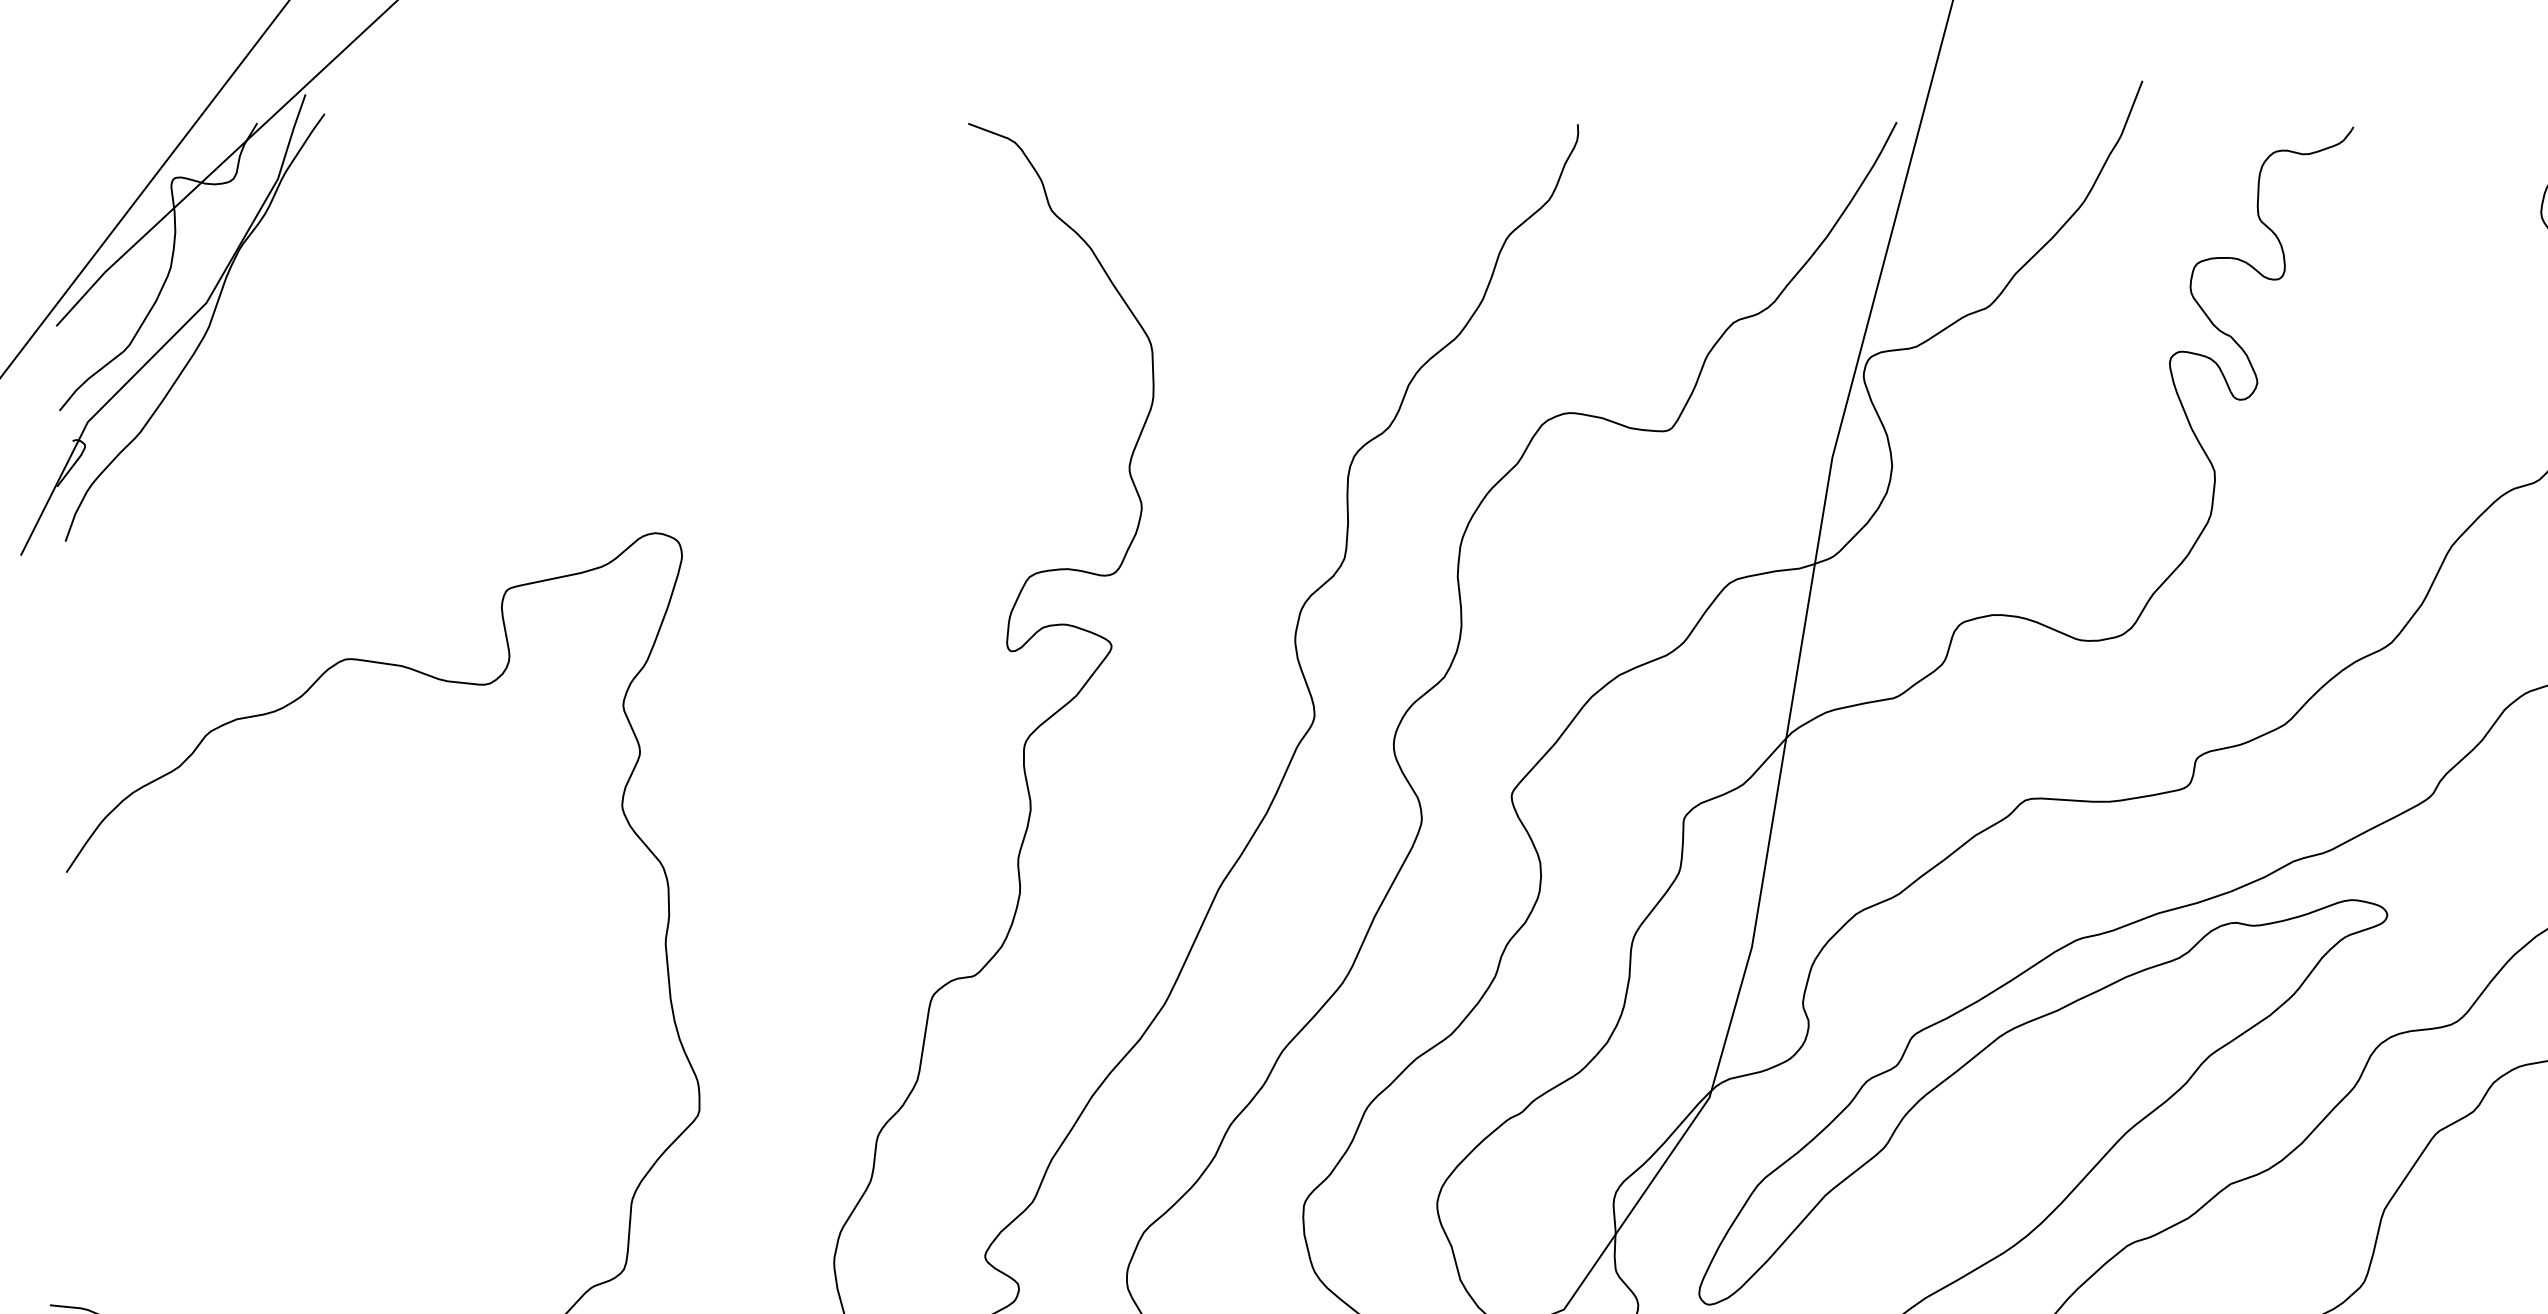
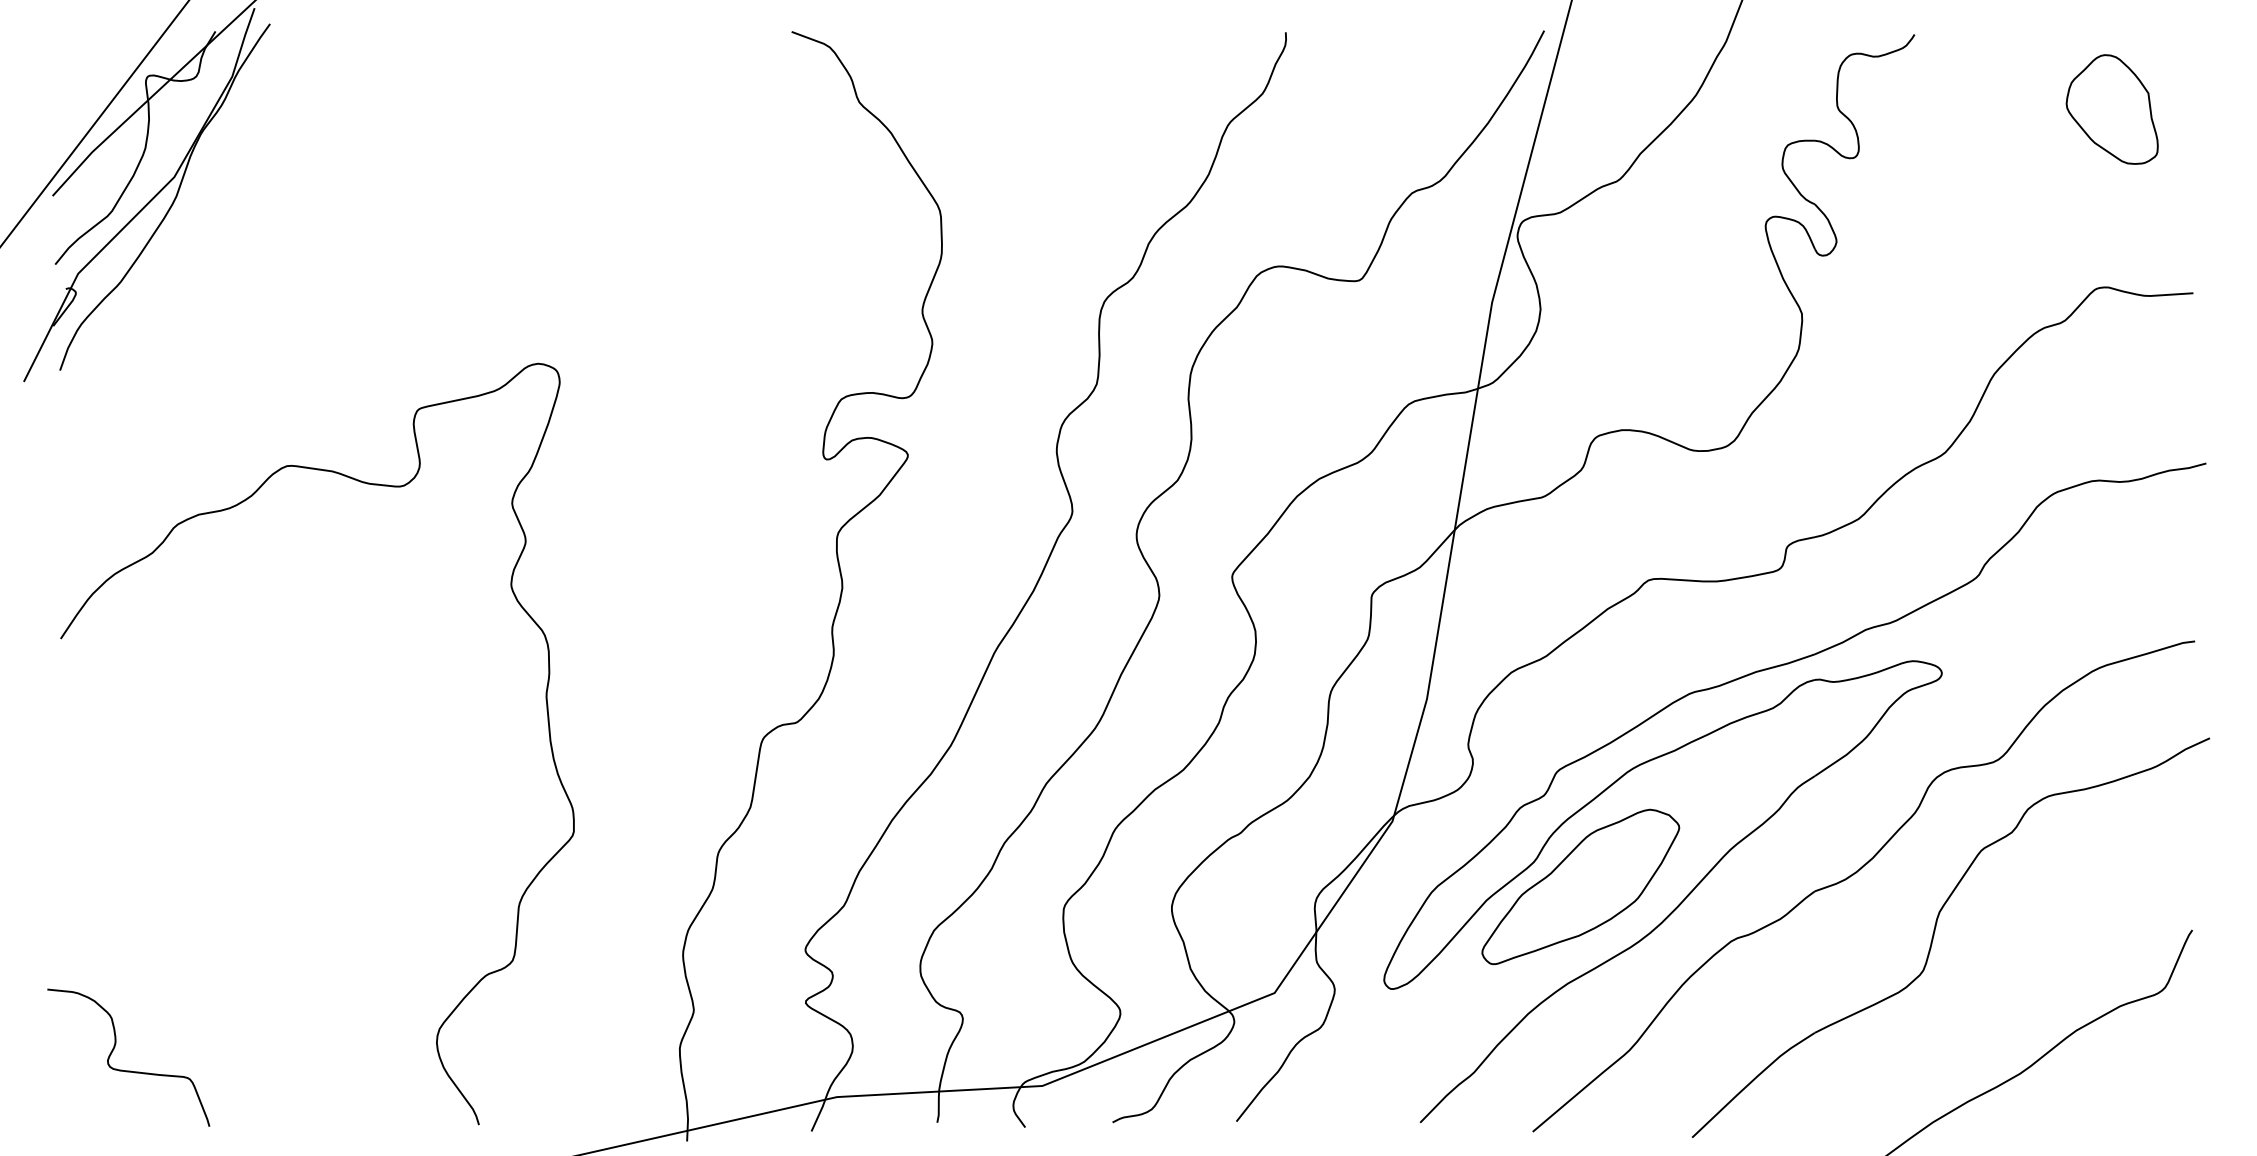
part: (1941, 1178) -> (1580, 886), added

